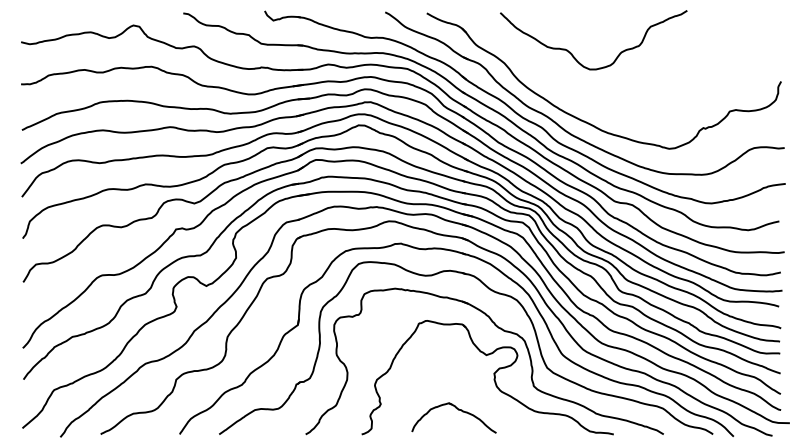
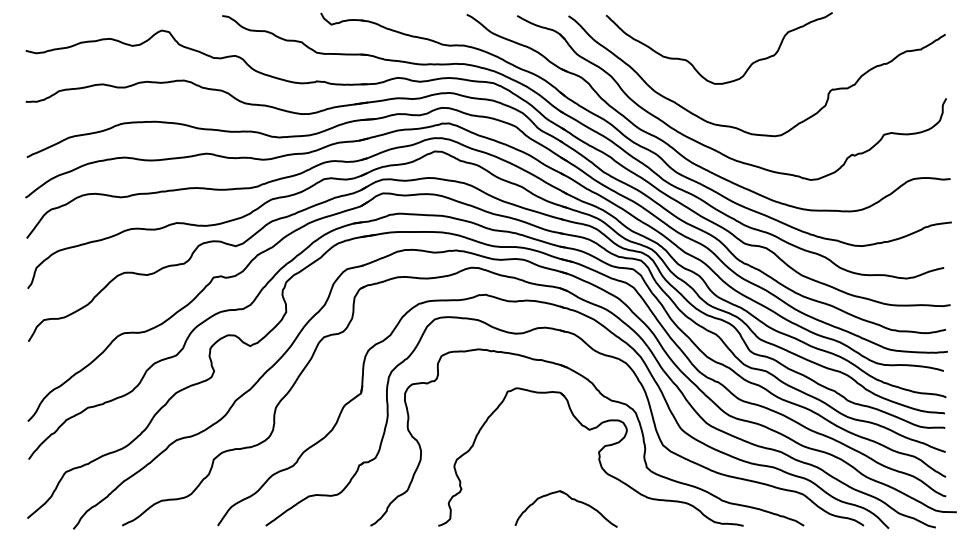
curve: (611, 106) -> (740, 128), added
part: (456, 409) -> (569, 498), moved

